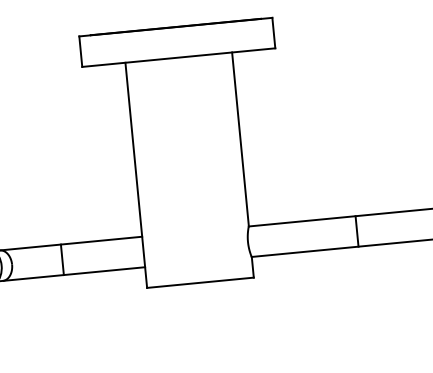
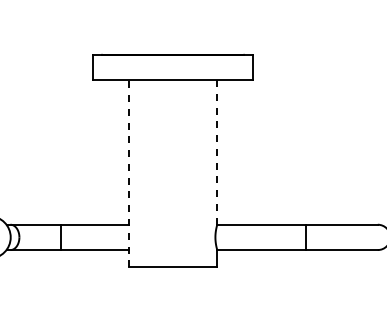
line: (240, 138) -> (217, 151), solid -> dashed
line: (135, 175) -> (128, 173), solid -> dashed

